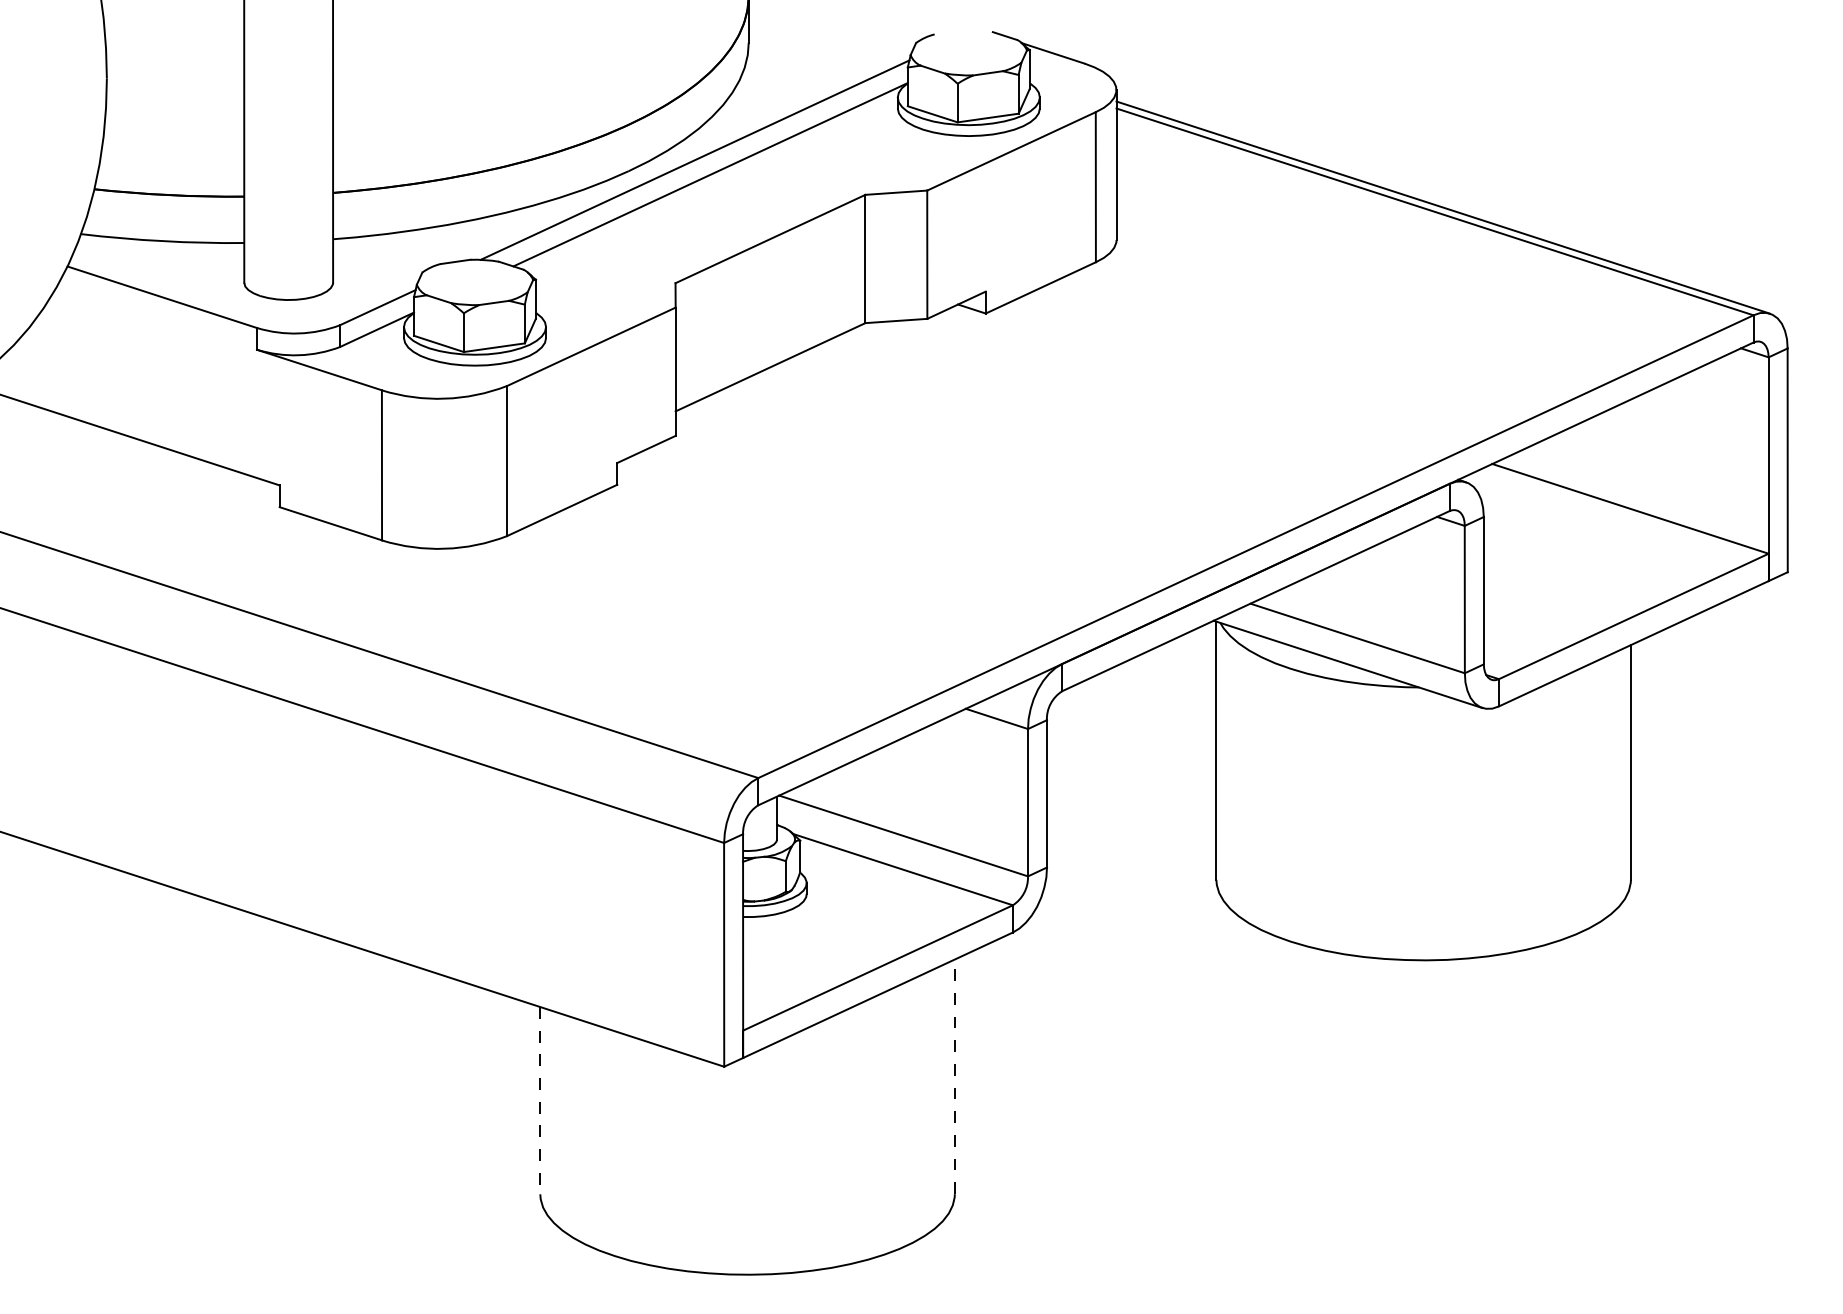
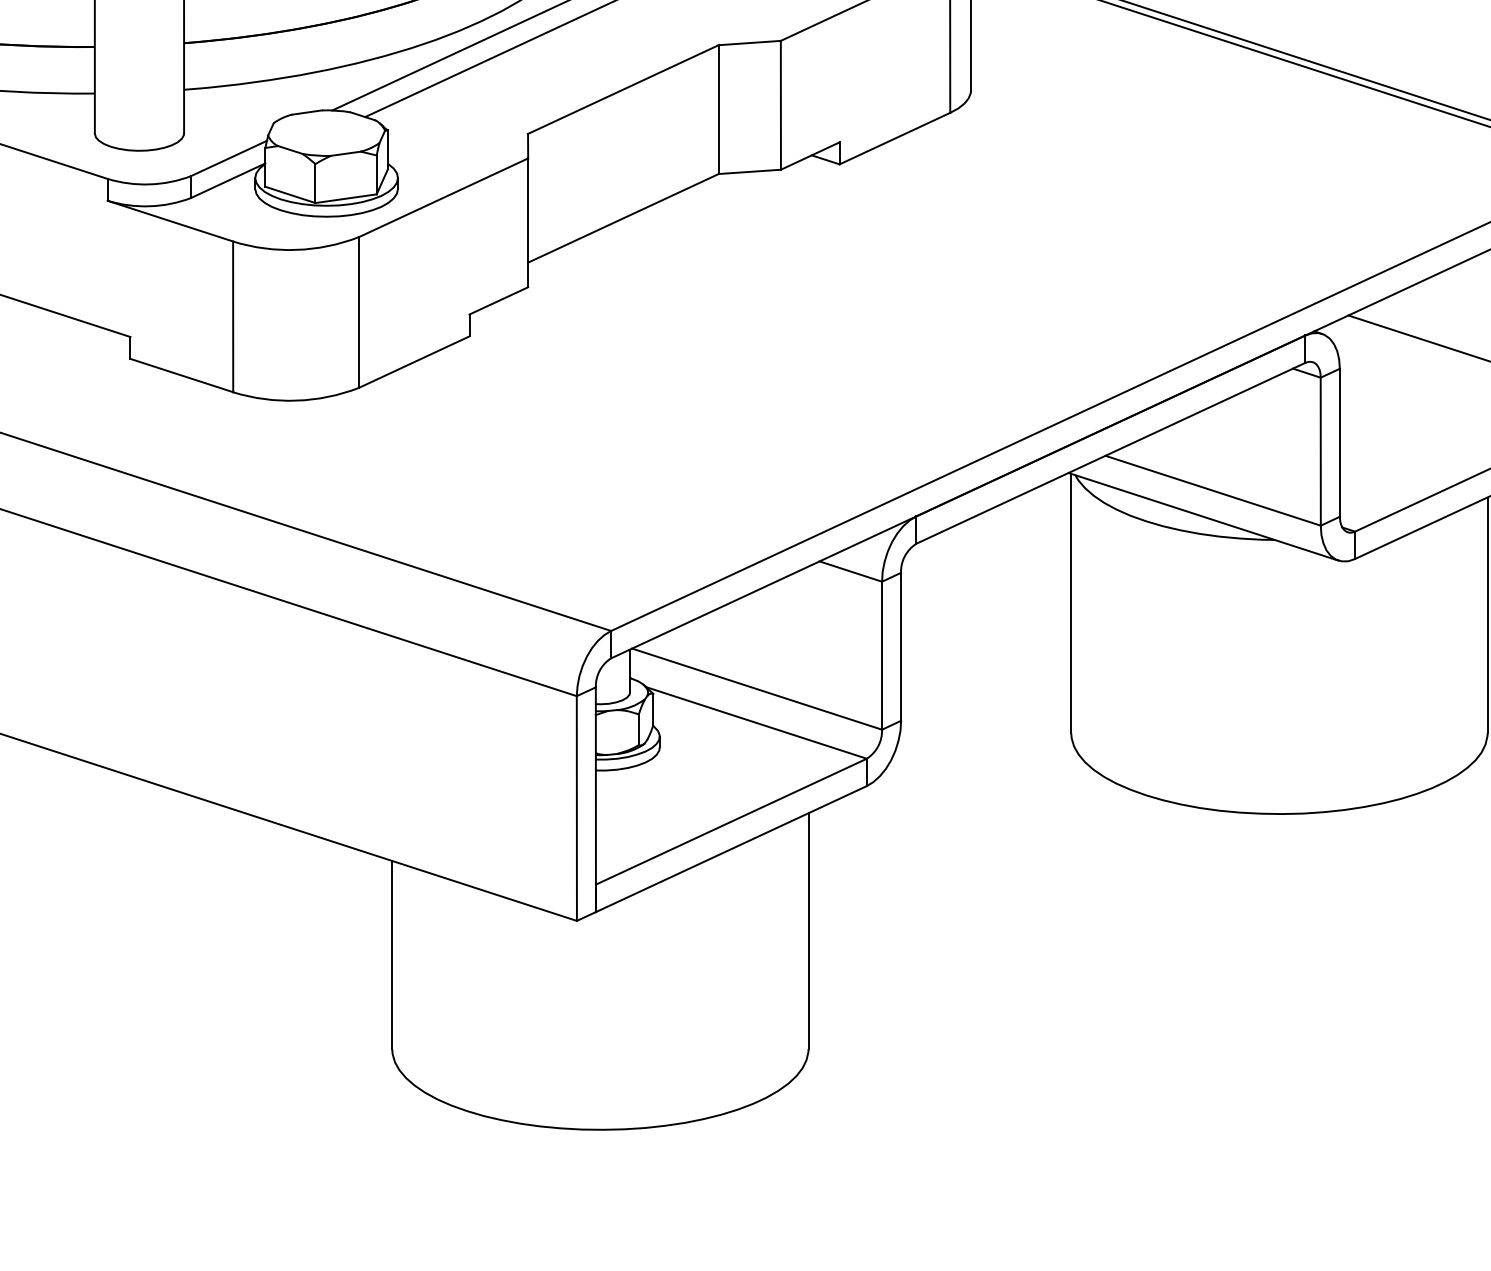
line: (954, 1076) -> (808, 930), dashed -> solid
line: (540, 1100) -> (392, 954), dashed -> solid

